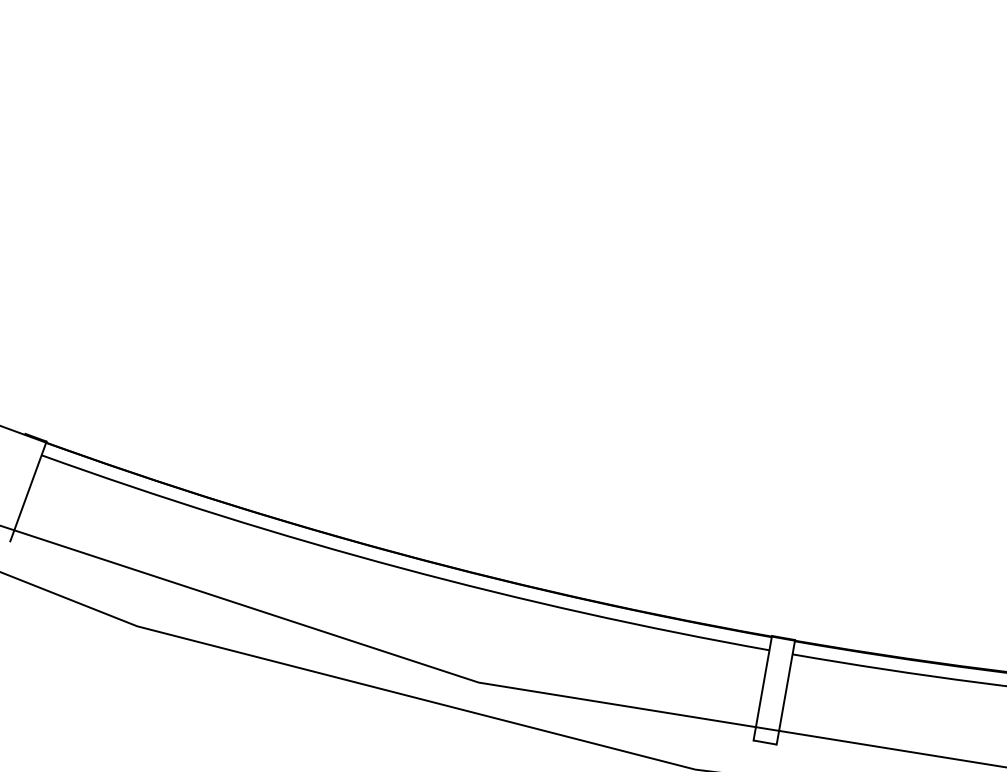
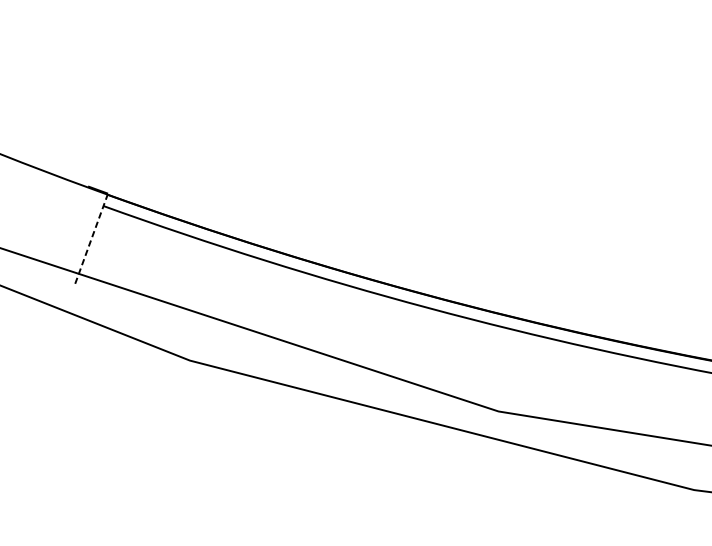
line: (28, 491) -> (91, 238), solid -> dashed

